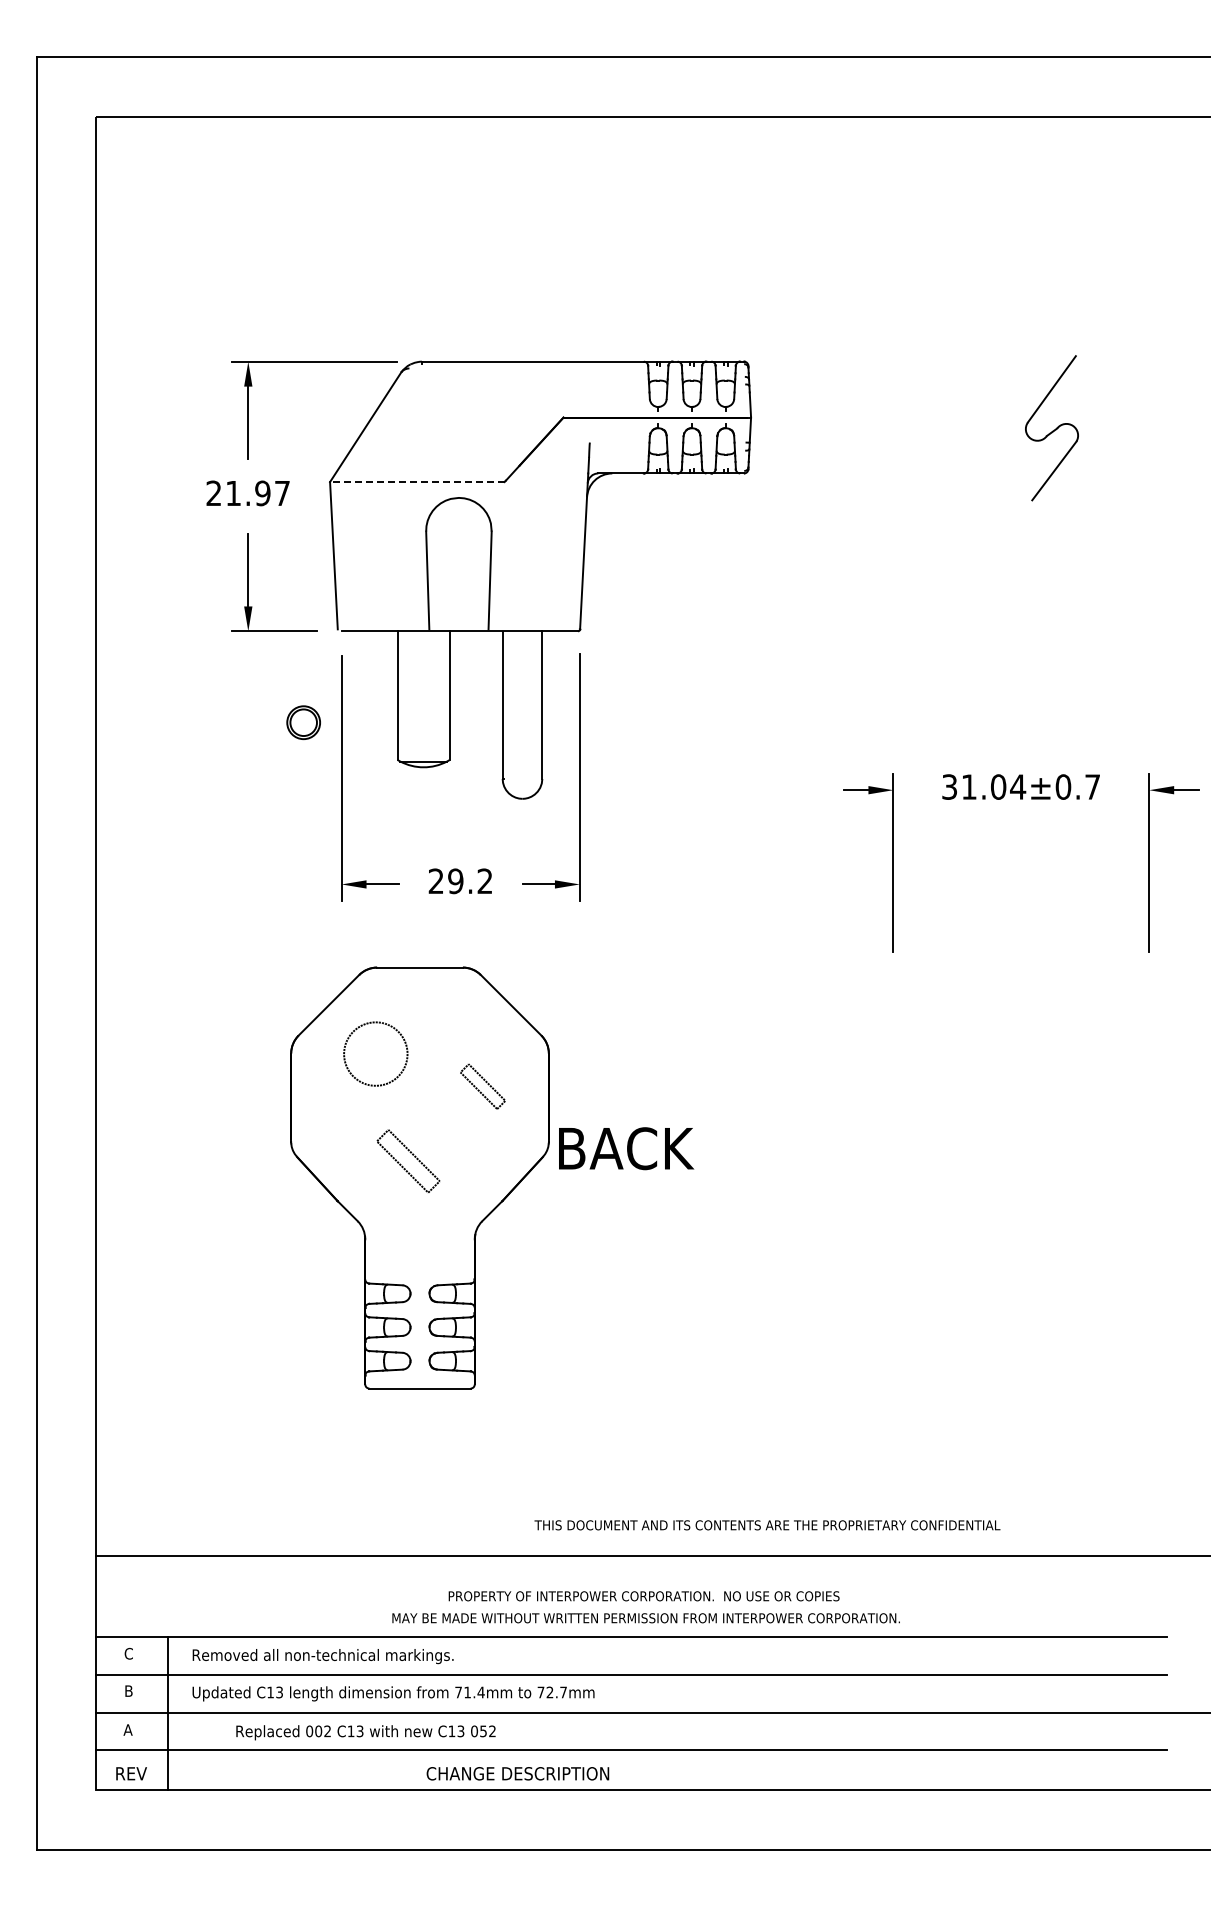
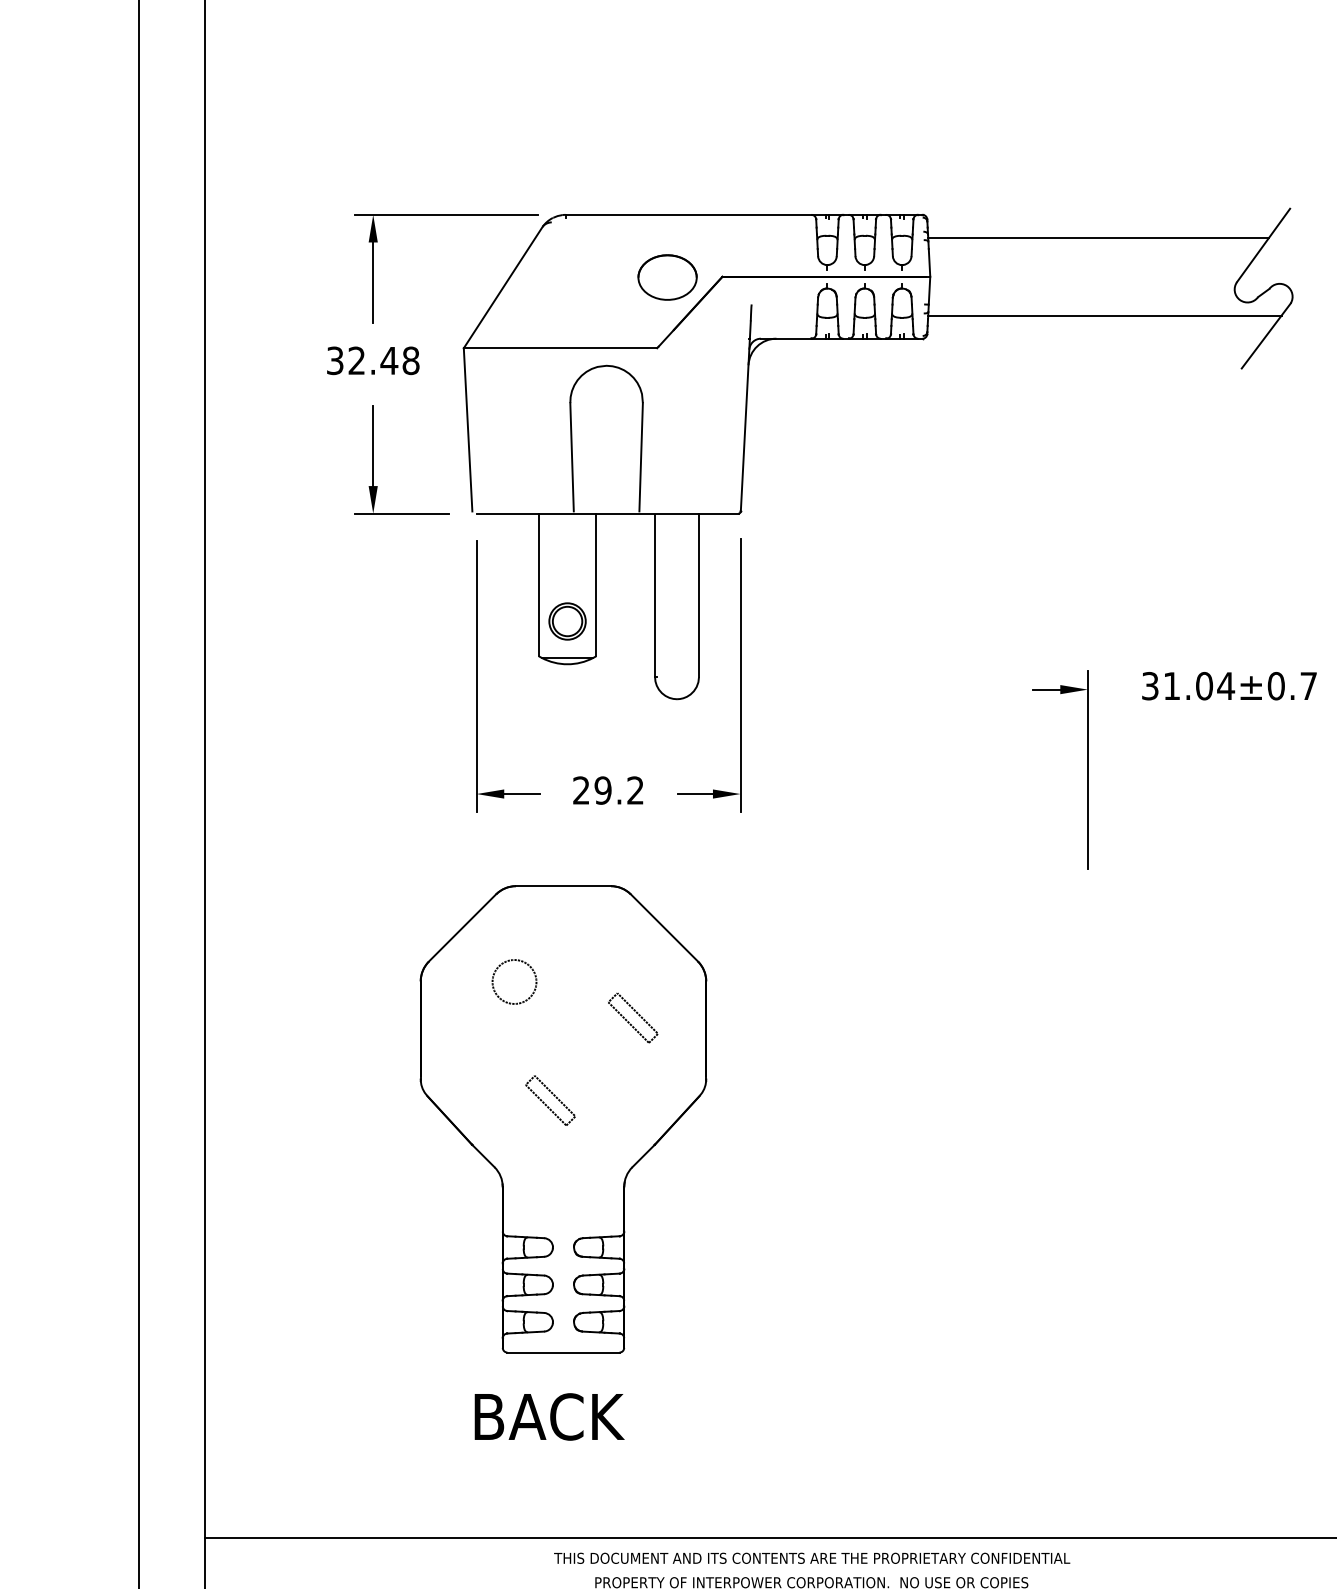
line: (902, 382) -> (1098, 237), added
part: (513, 418) -> (667, 277), added
line: (908, 452) -> (1104, 315), added
line: (416, 482) -> (559, 348), dashed -> solid
text: (248, 493) -> (373, 360), 21.97 -> 32.48
part: (303, 722) -> (567, 621), moved
circle: (375, 1053) -> (514, 981), size x0.62
text: (626, 1148) -> (549, 1416), moved
part: (408, 1160) -> (550, 1099), size x0.71
text: (767, 1525) -> (812, 1558), moved

